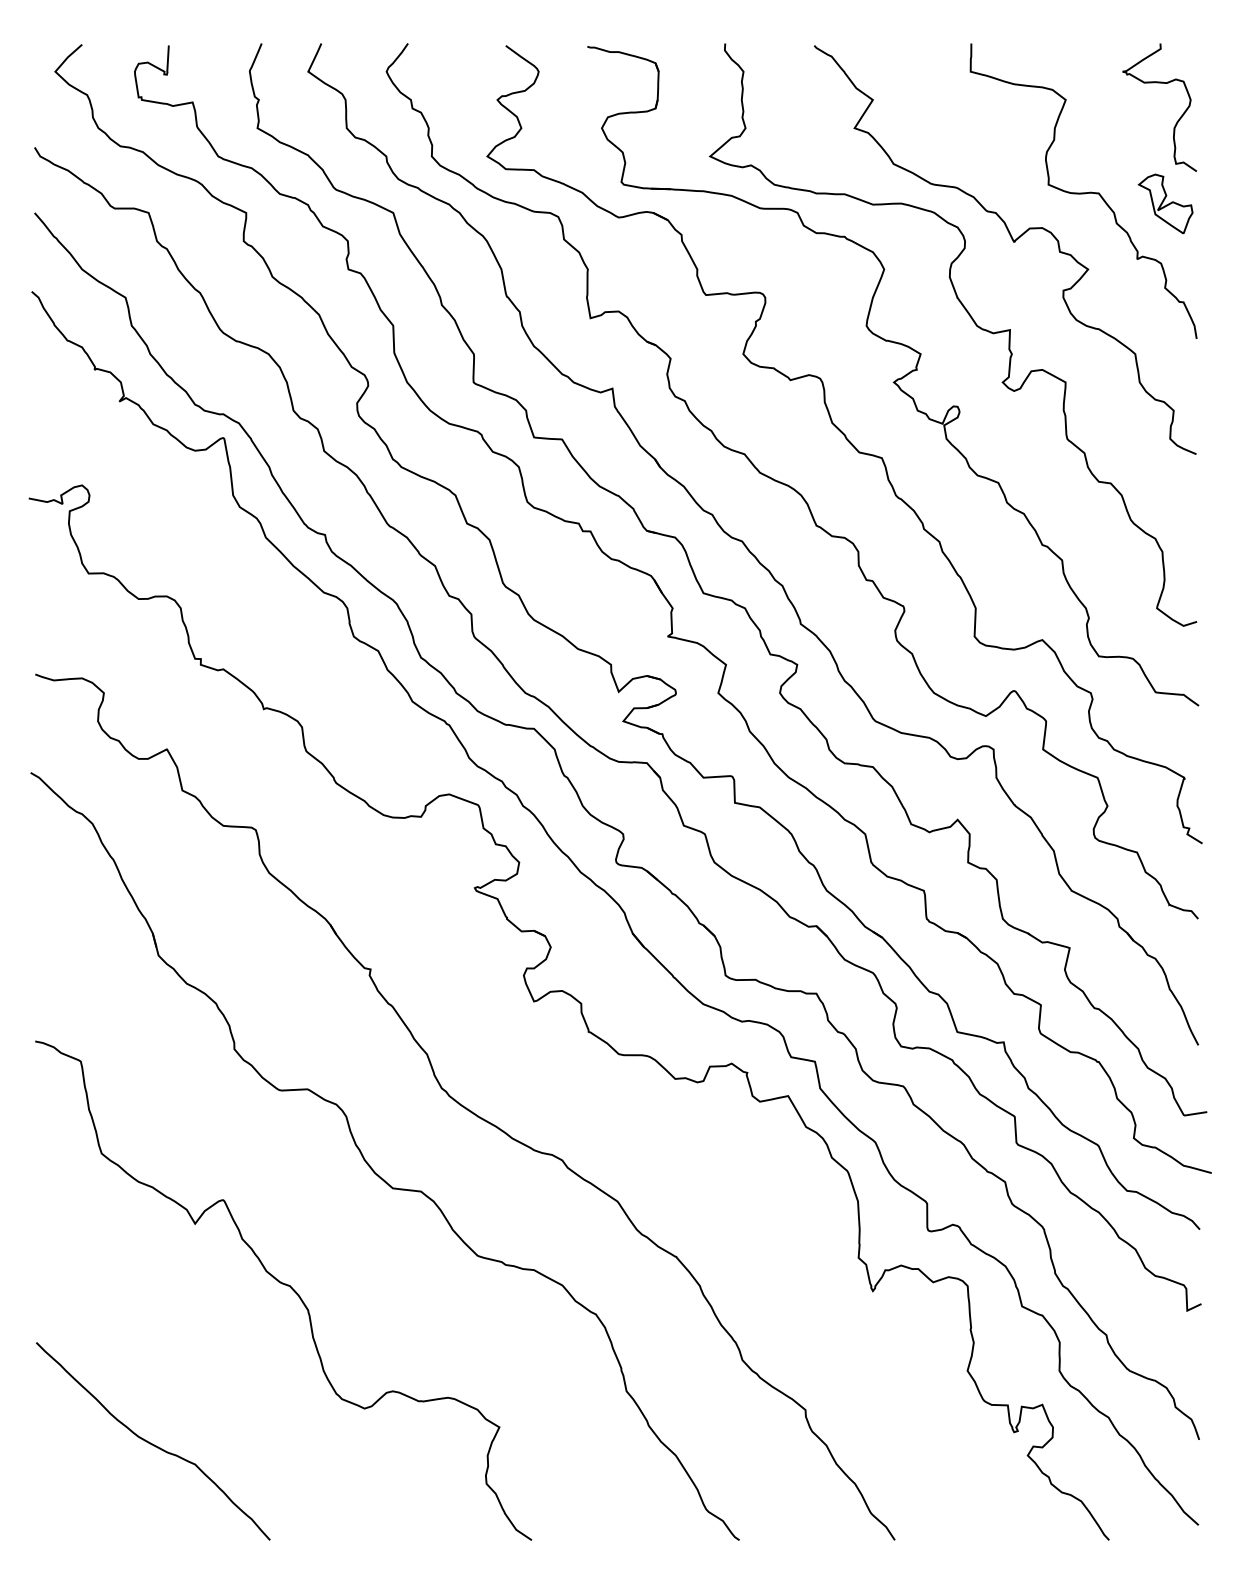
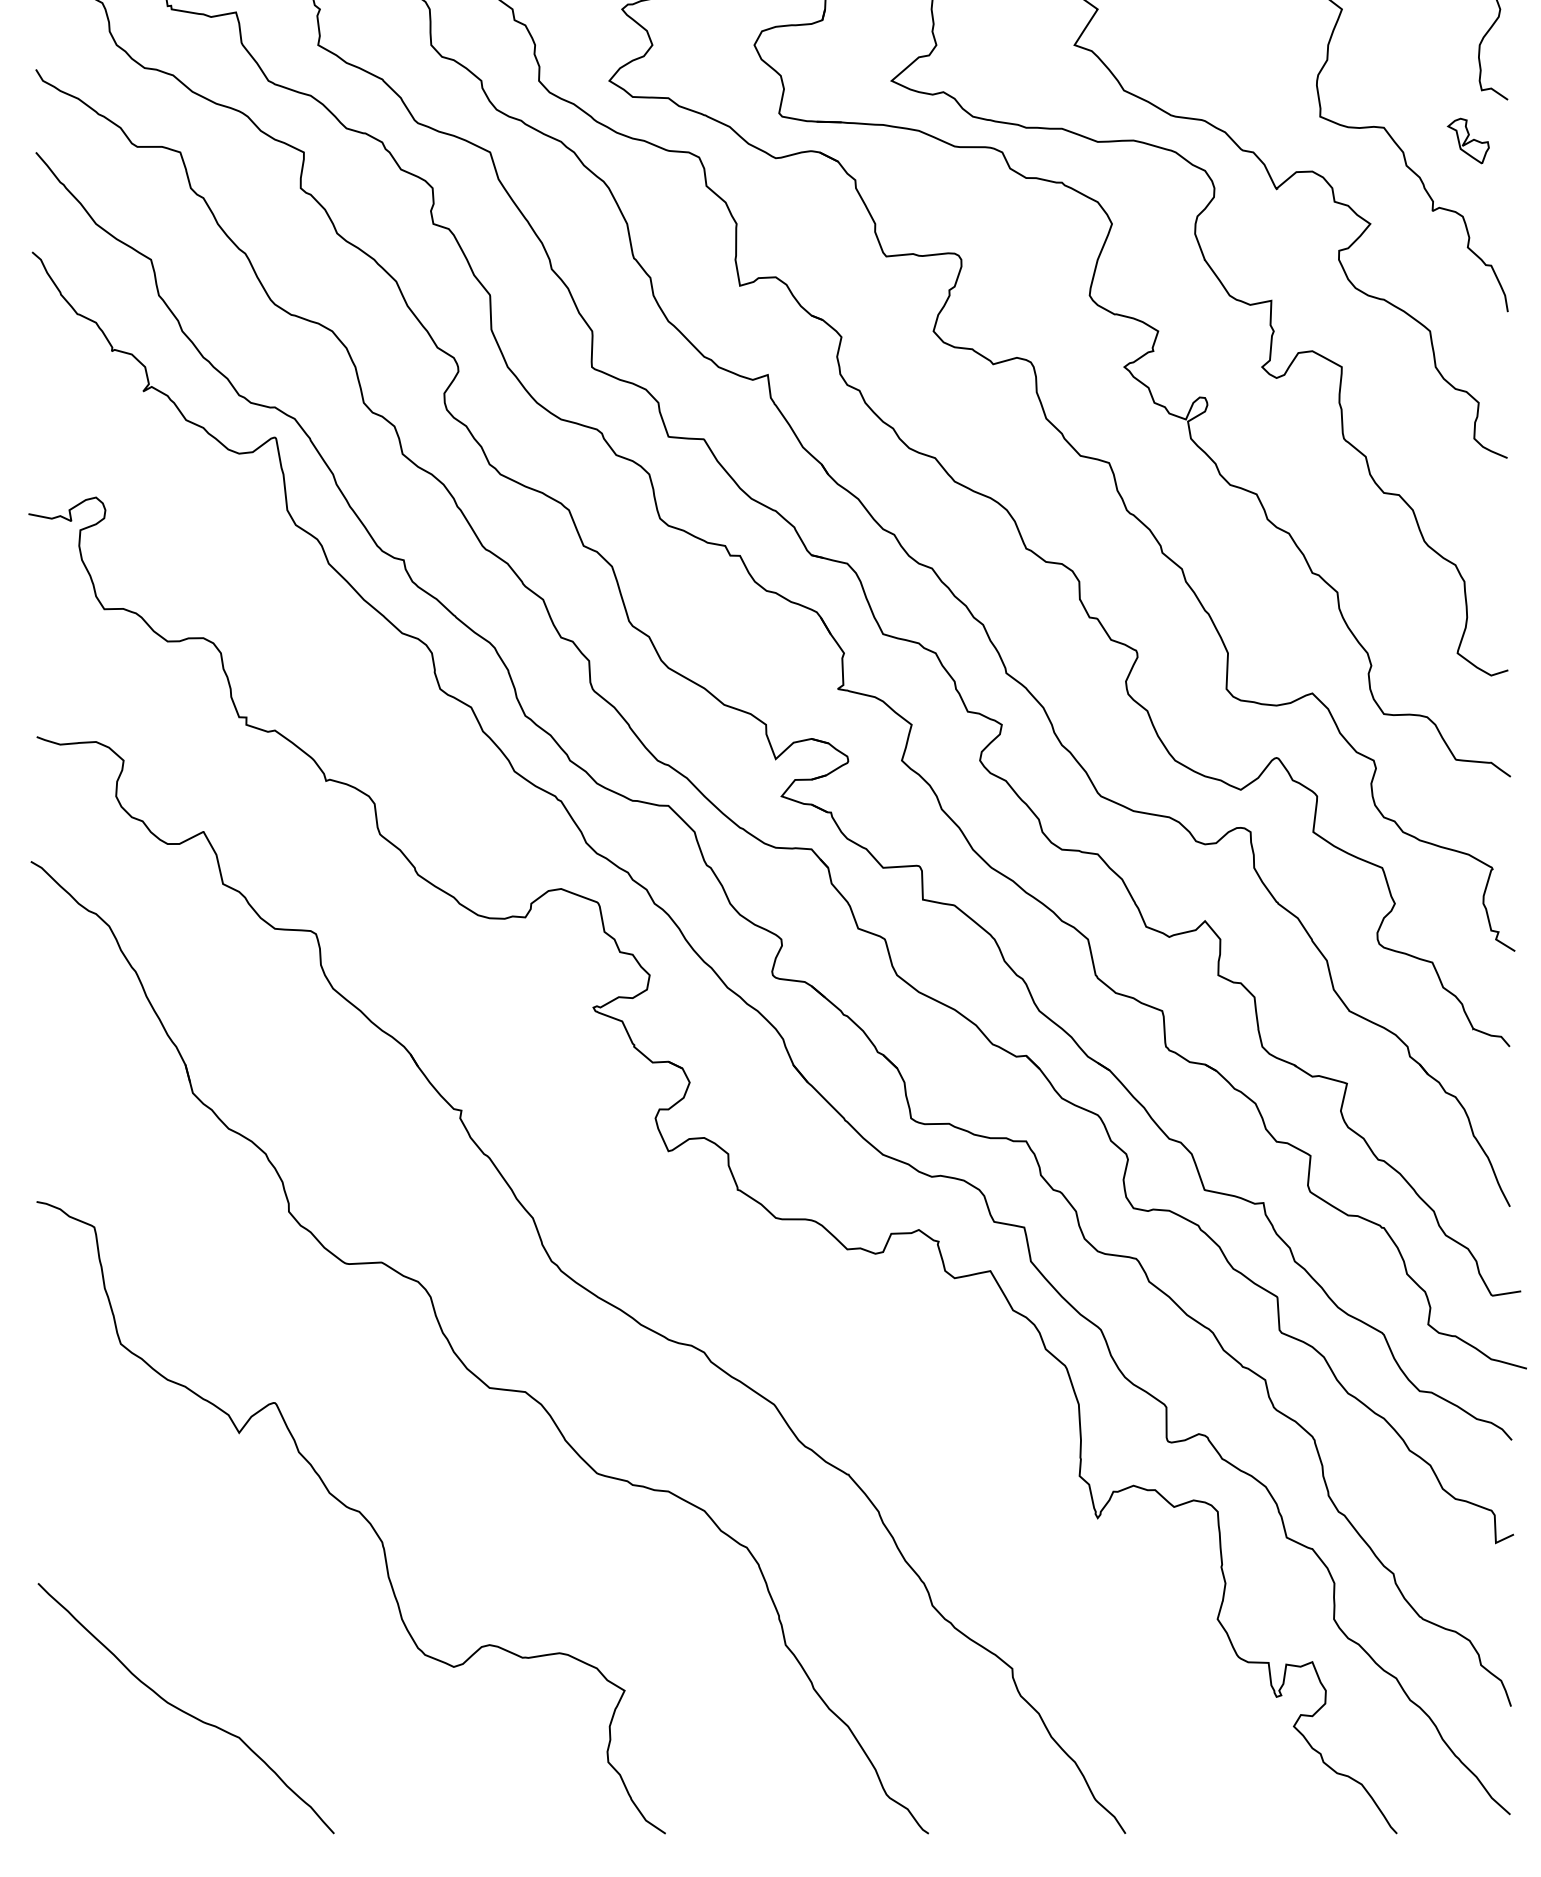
part: (1165, 203) -> (1468, 140), size x0.6

